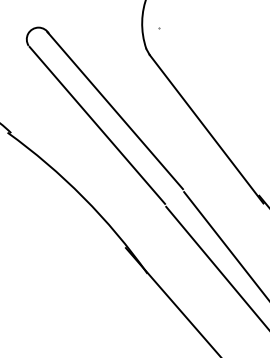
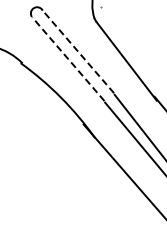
line: (114, 110) -> (77, 51), solid -> dashed
line: (97, 123) -> (68, 58), solid -> dashed

